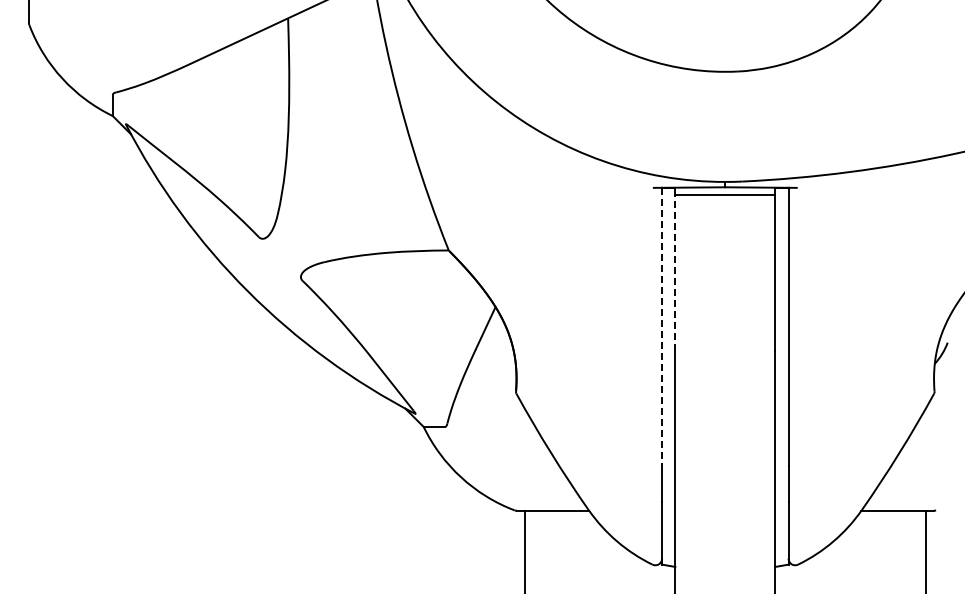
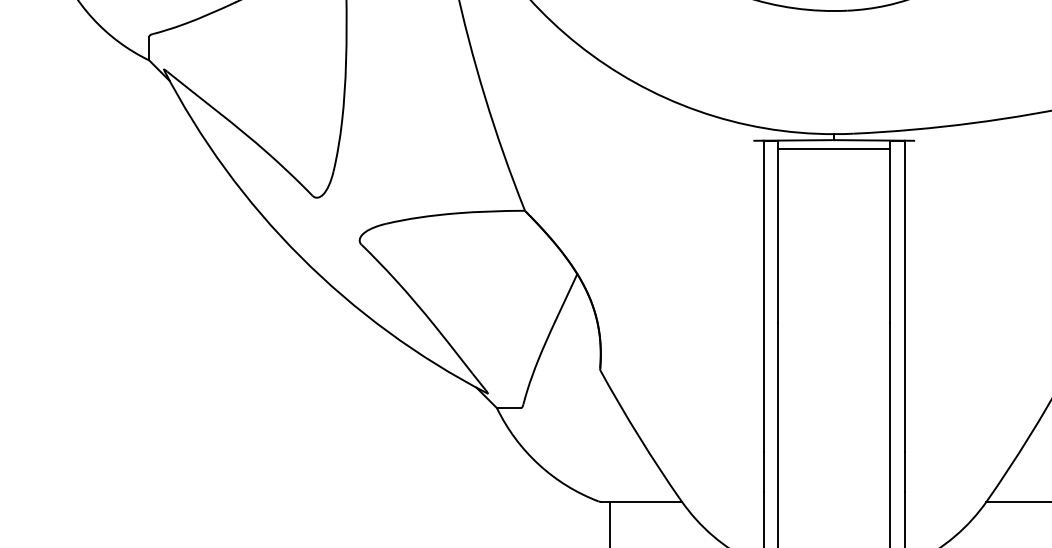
line: (675, 272) -> (778, 235), dashed -> solid
line: (662, 326) -> (764, 295), dashed -> solid

